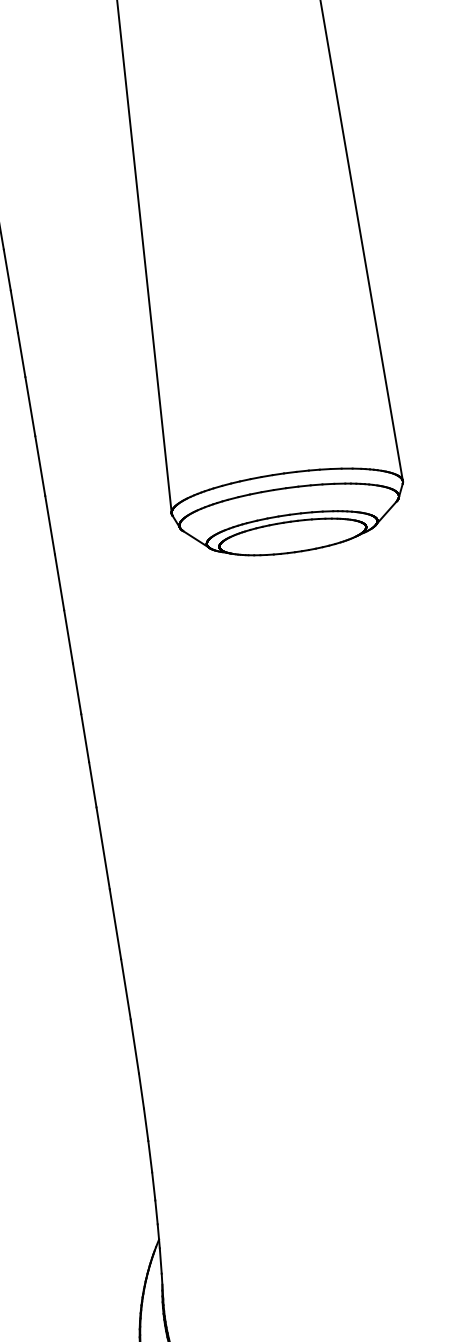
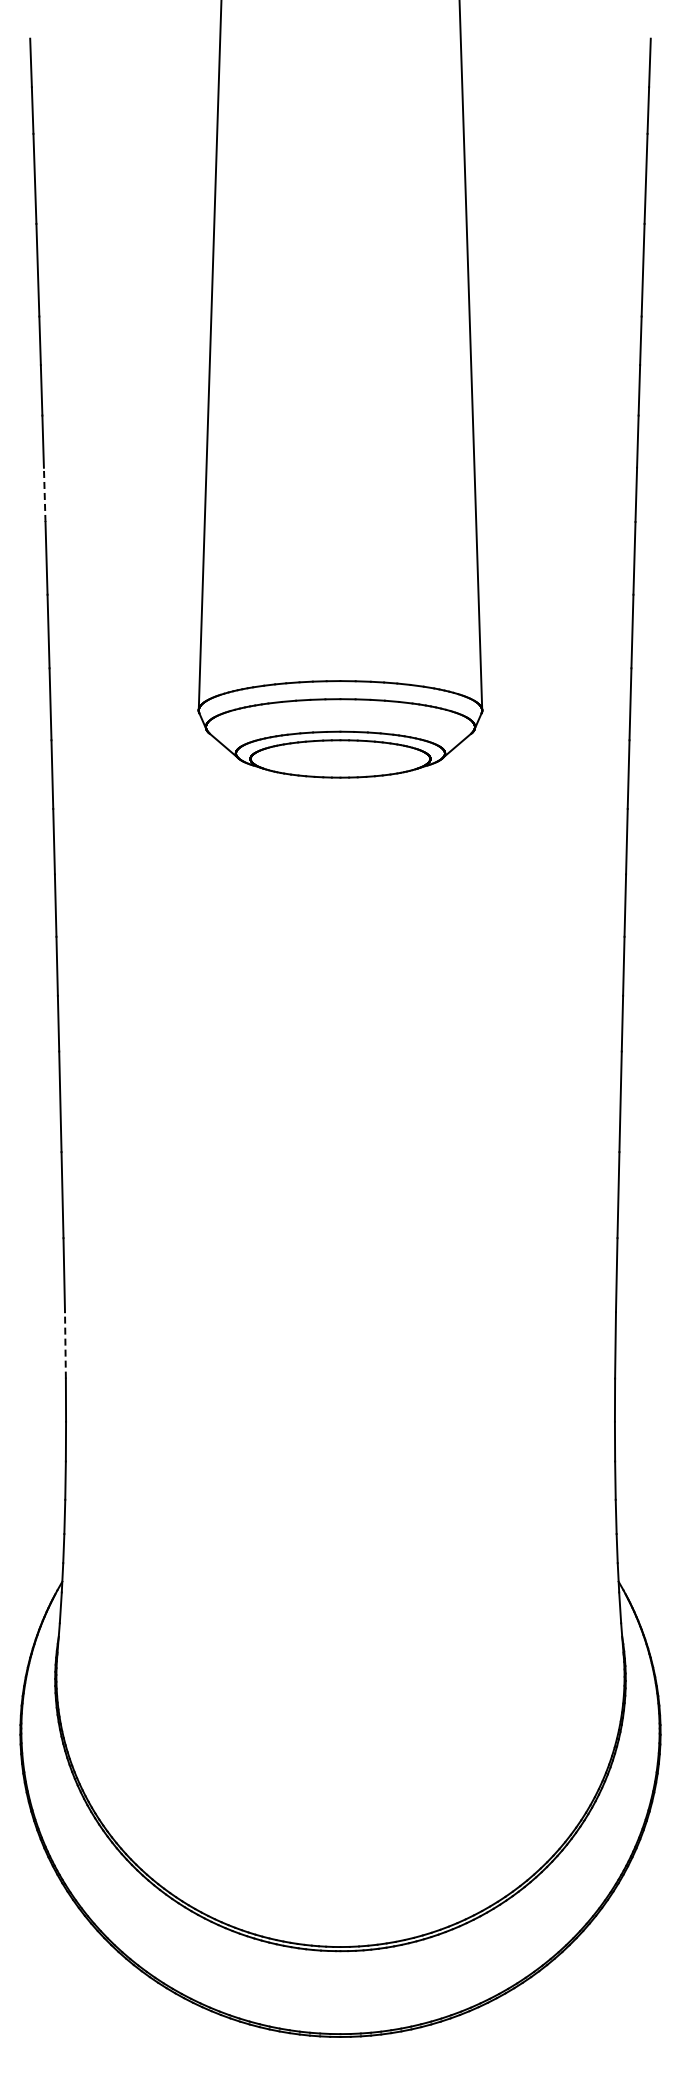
line: (21, 354) -> (44, 494), solid -> dashed
line: (134, 1045) -> (65, 1344), solid -> dashed

